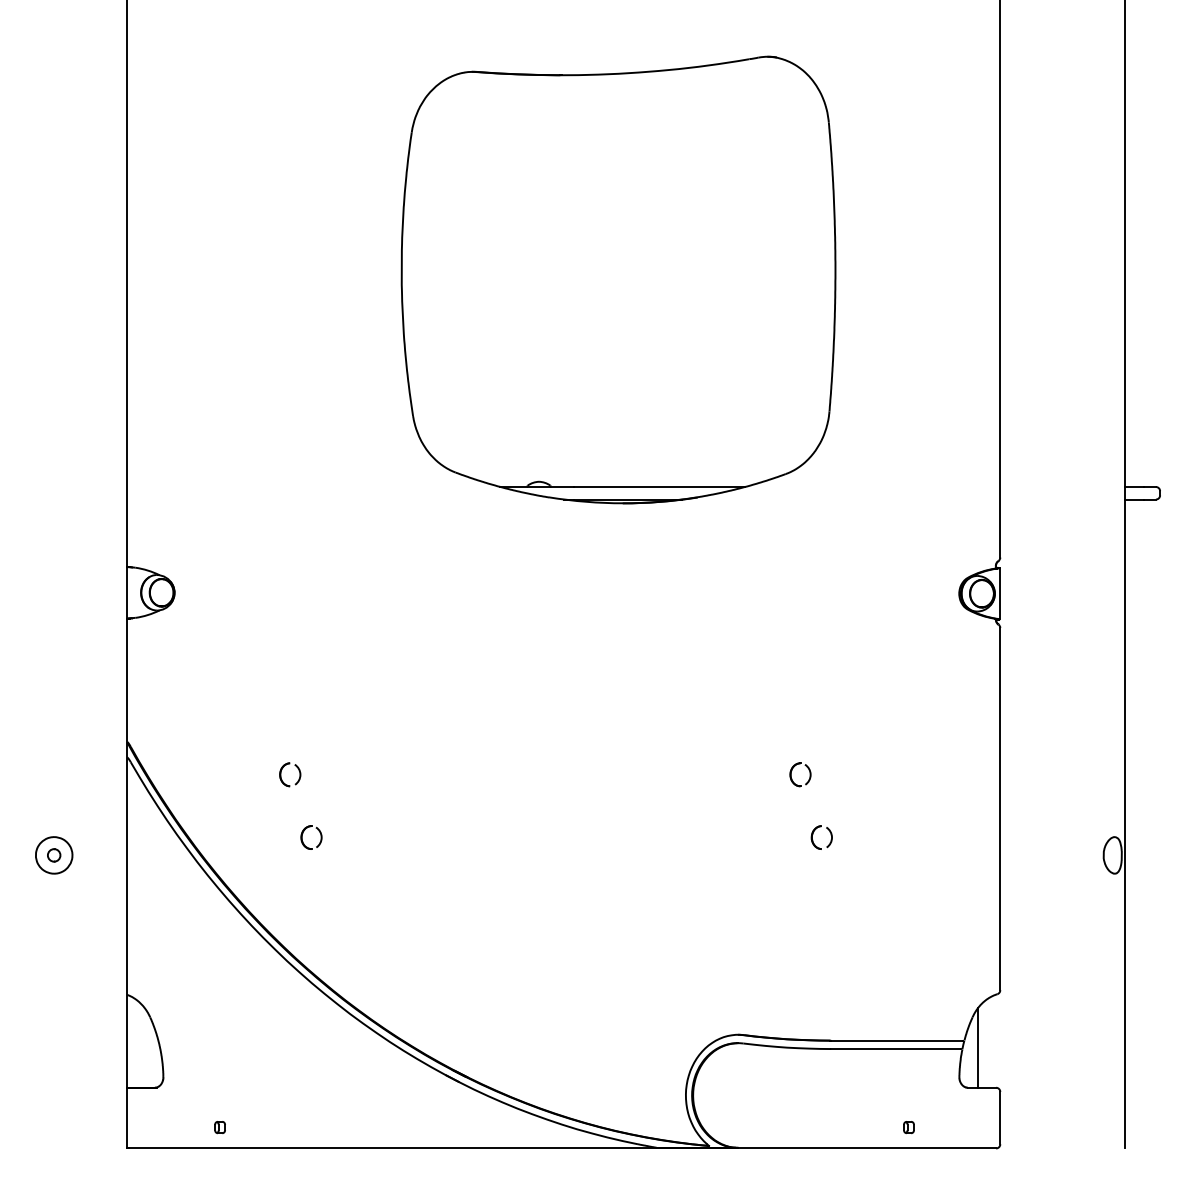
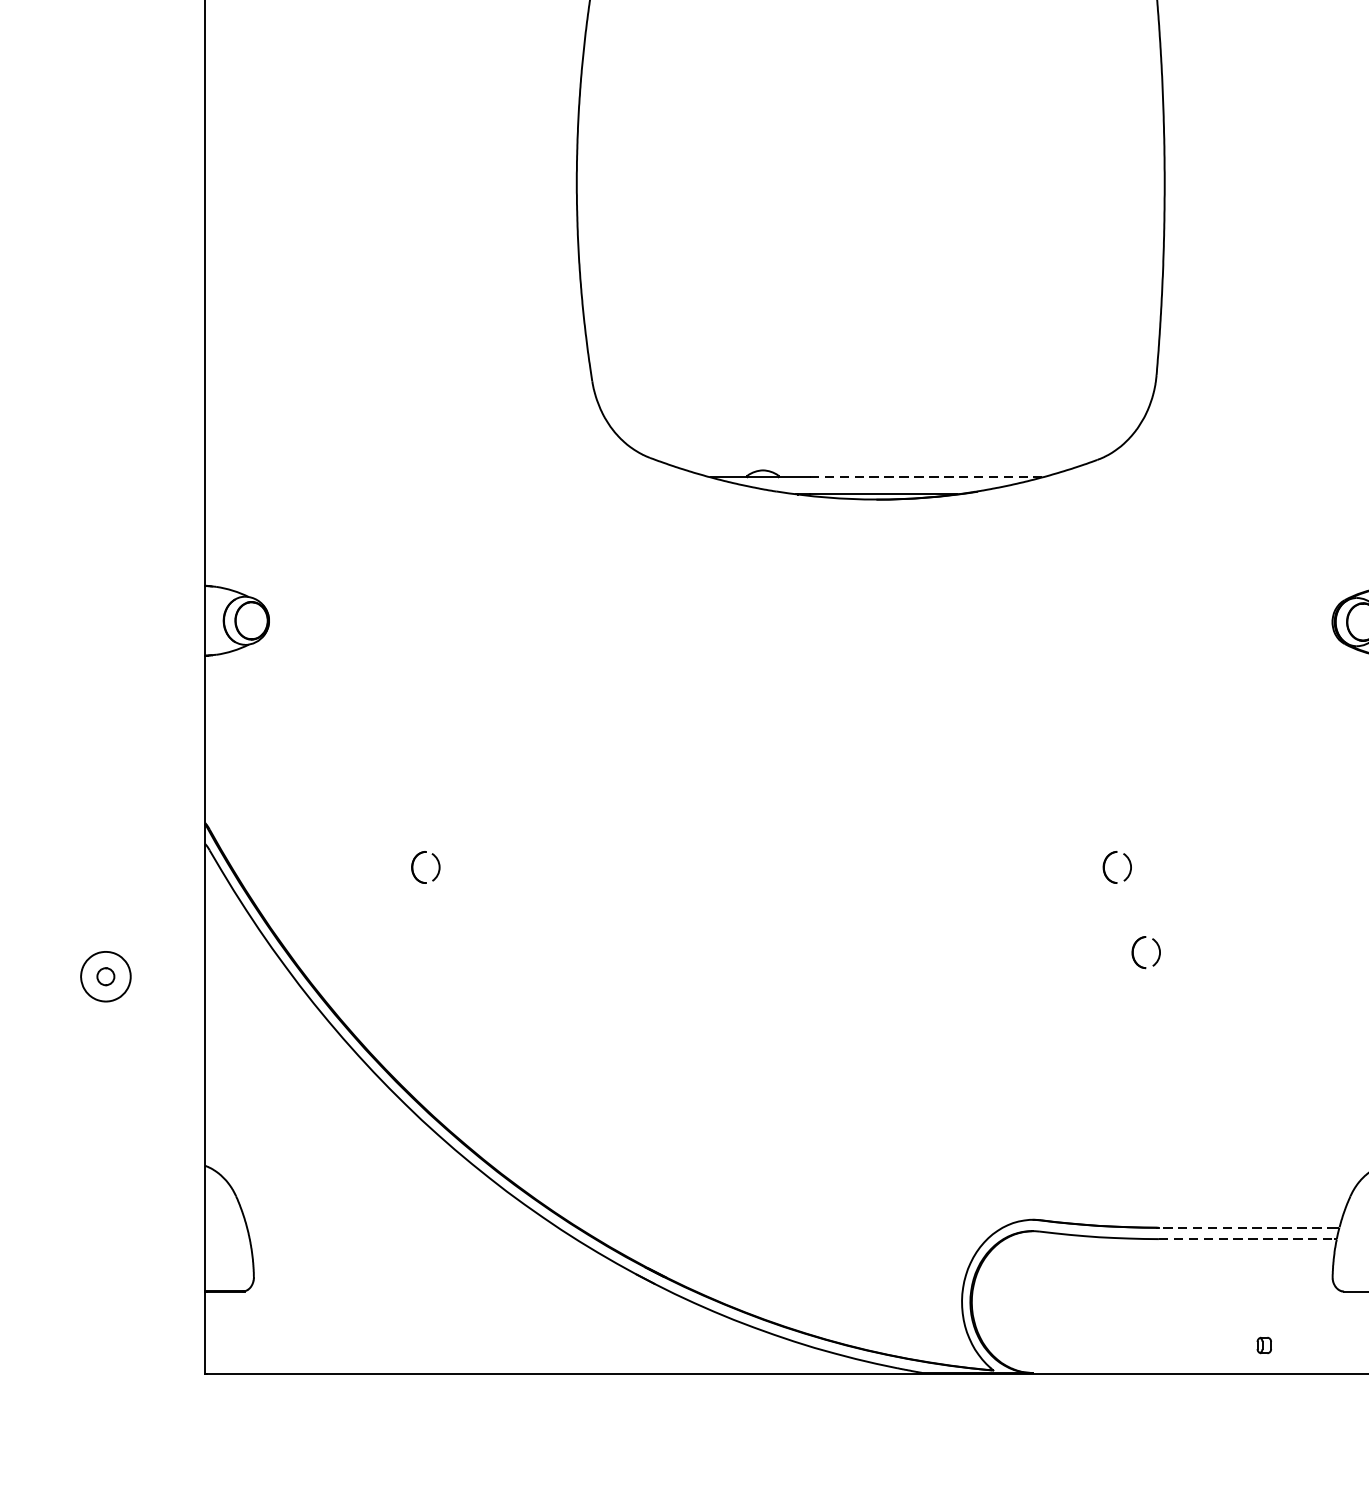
line: (659, 487) -> (926, 478), solid -> dashed
part: (303, 833) -> (443, 947), removed
line: (896, 1040) -> (1247, 1227), solid -> dashed
line: (978, 1047) -> (1358, 1237), removed
line: (895, 1049) -> (1246, 1239), solid -> dashed
part: (219, 1127) -> (329, 1345), removed

